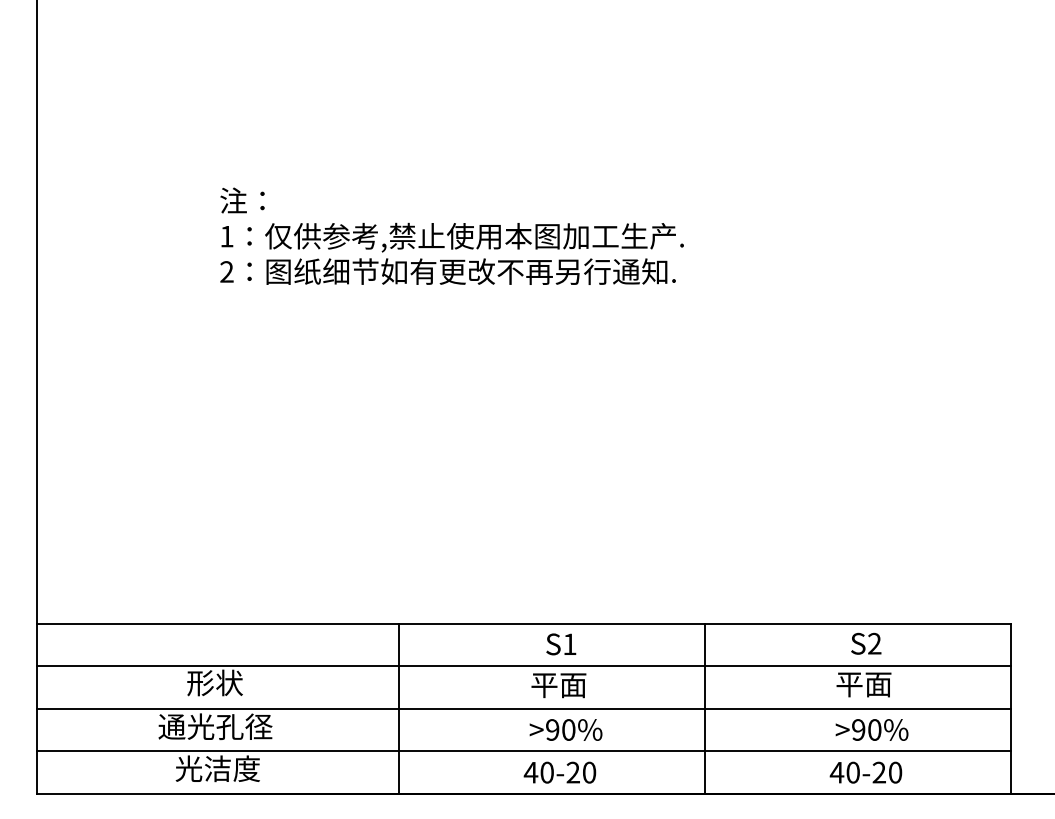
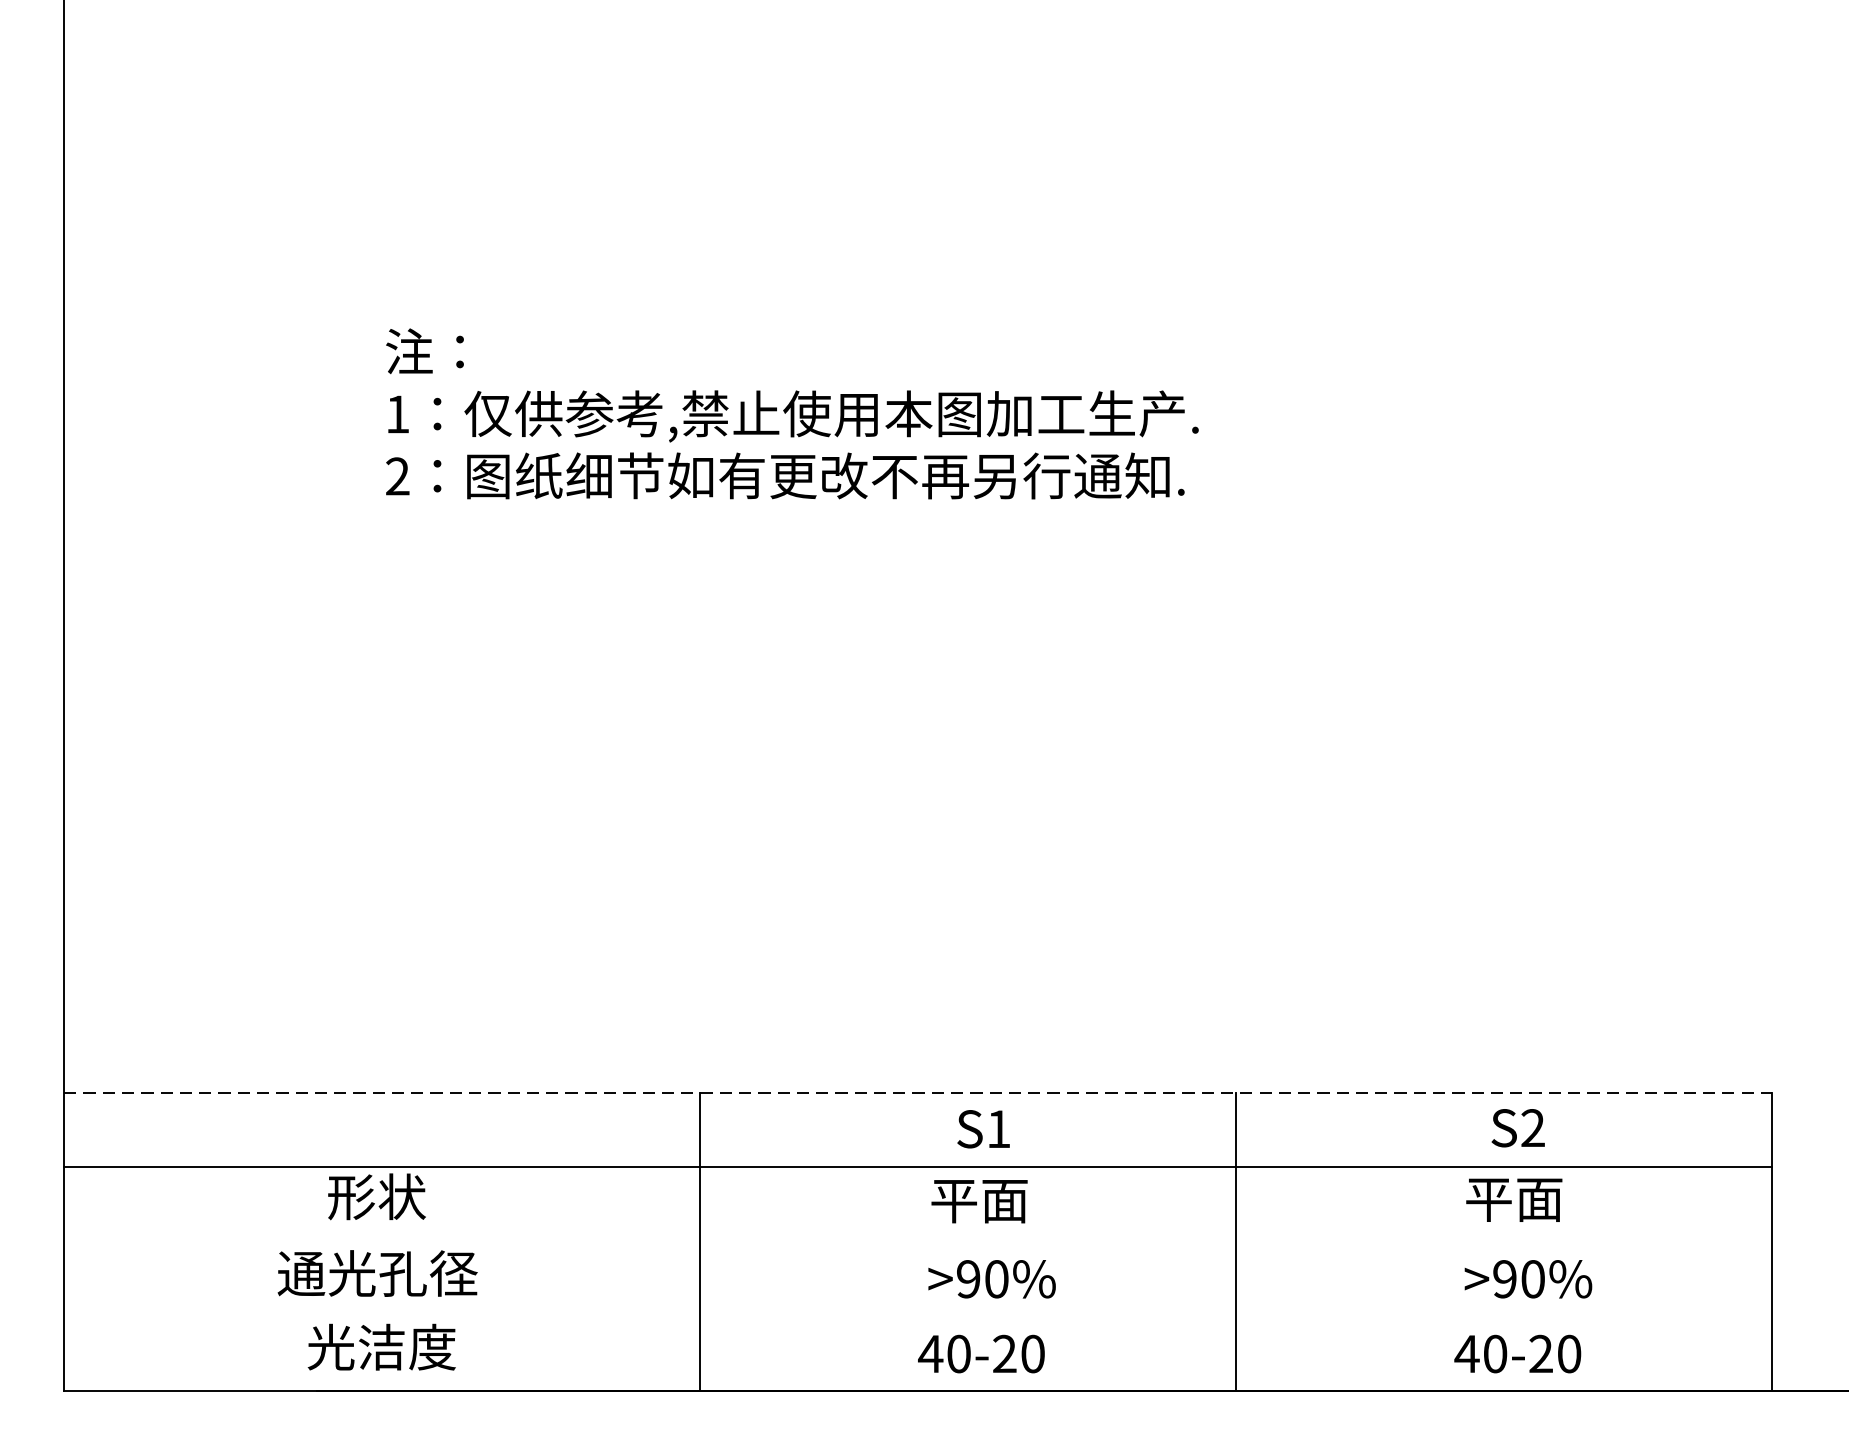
line: (524, 623) -> (919, 1092), solid -> dashed
line: (523, 708) -> (917, 1241), removed
line: (523, 751) -> (917, 1316), removed

